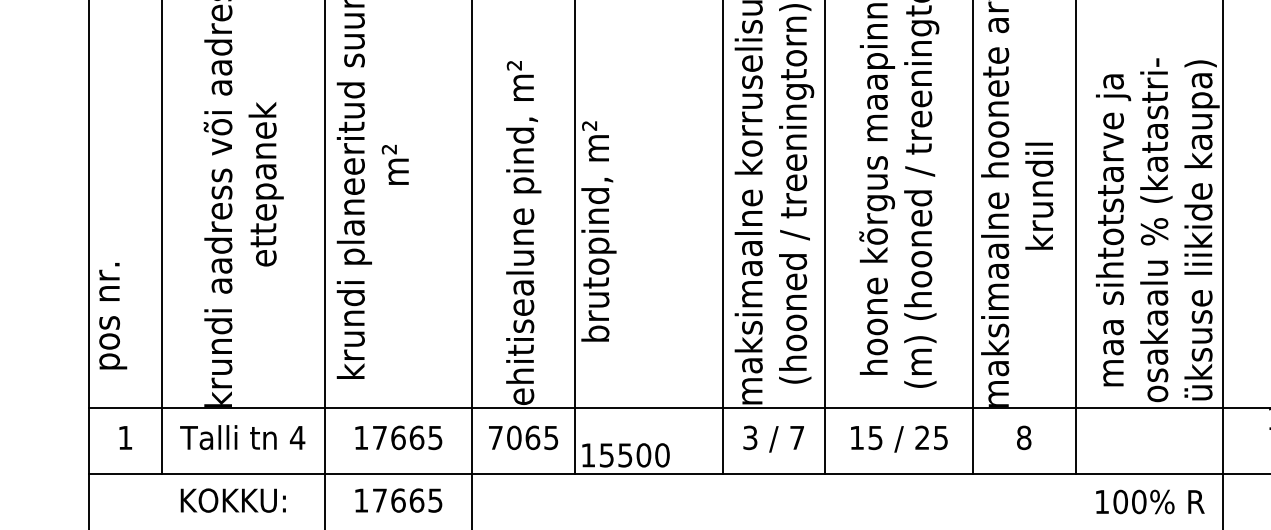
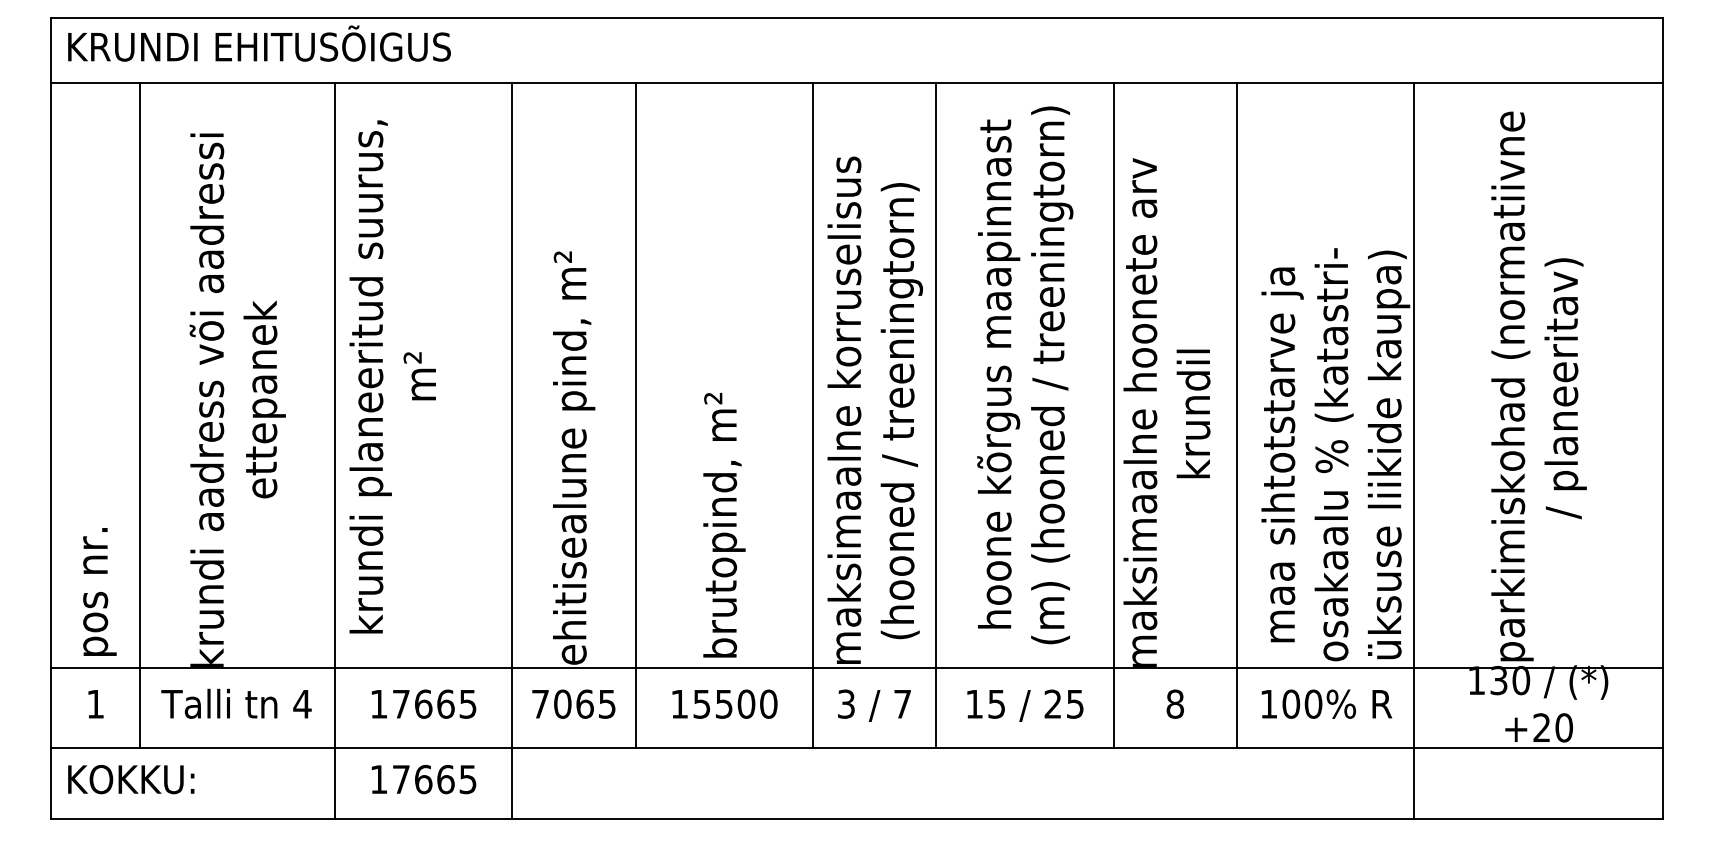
text: (598, 231) -> (724, 525), moved
text: (112, 315) -> (99, 591), moved
text: (625, 454) -> (724, 703), moved
text: (233, 500) -> (131, 779), moved
text: (1150, 501) -> (1326, 703), moved

